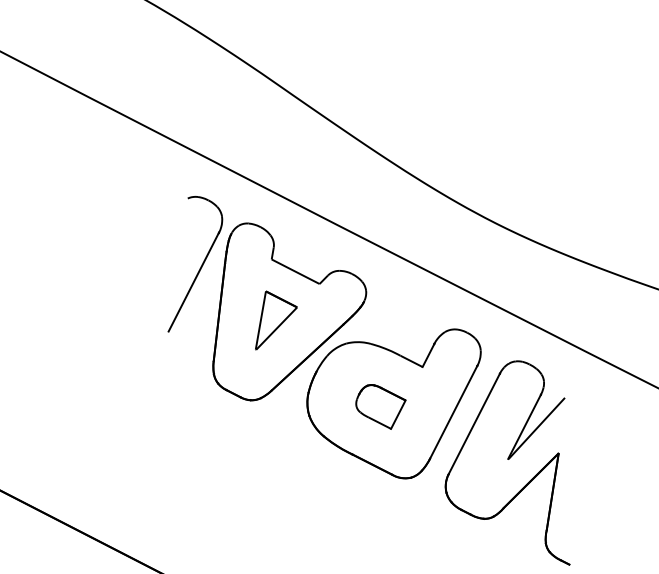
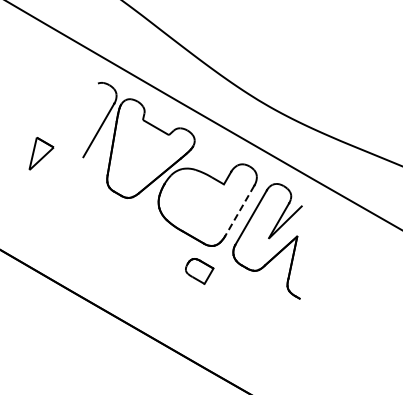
part: (275, 319) -> (41, 153), moved
part: (380, 407) -> (199, 271), moved
line: (454, 412) -> (240, 210), solid -> dashed

